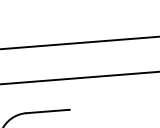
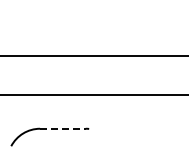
line: (46, 111) -> (62, 128), solid -> dashed

